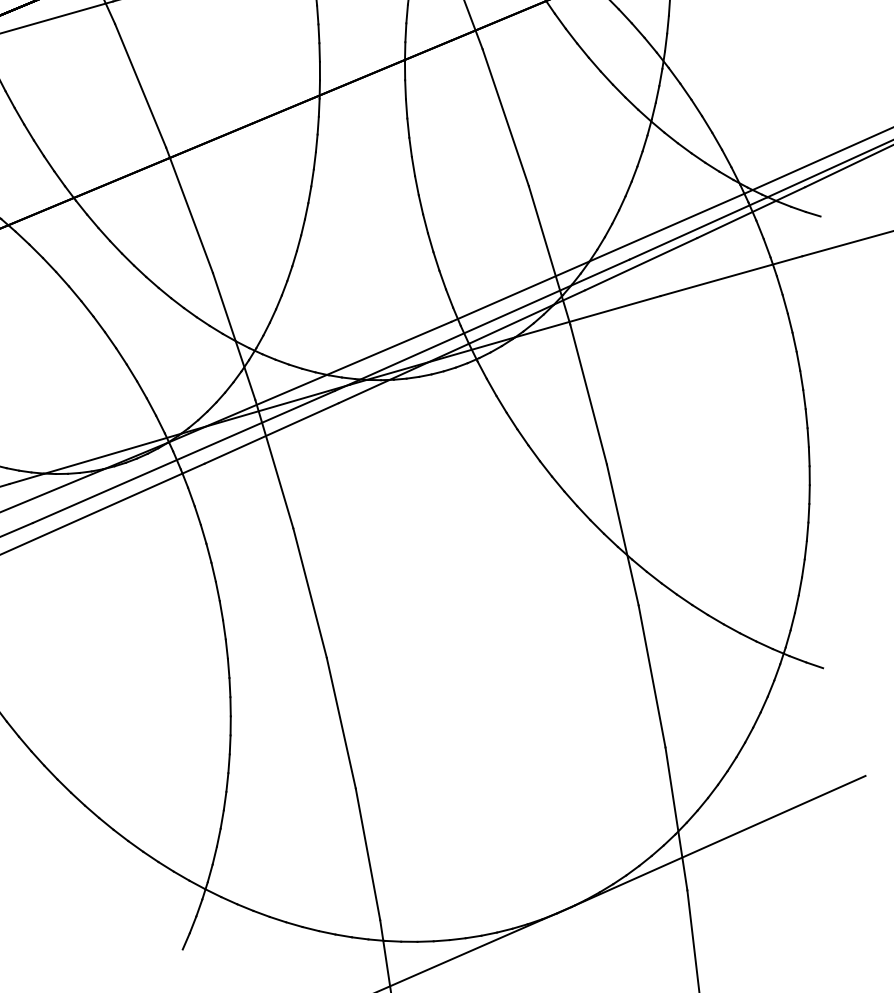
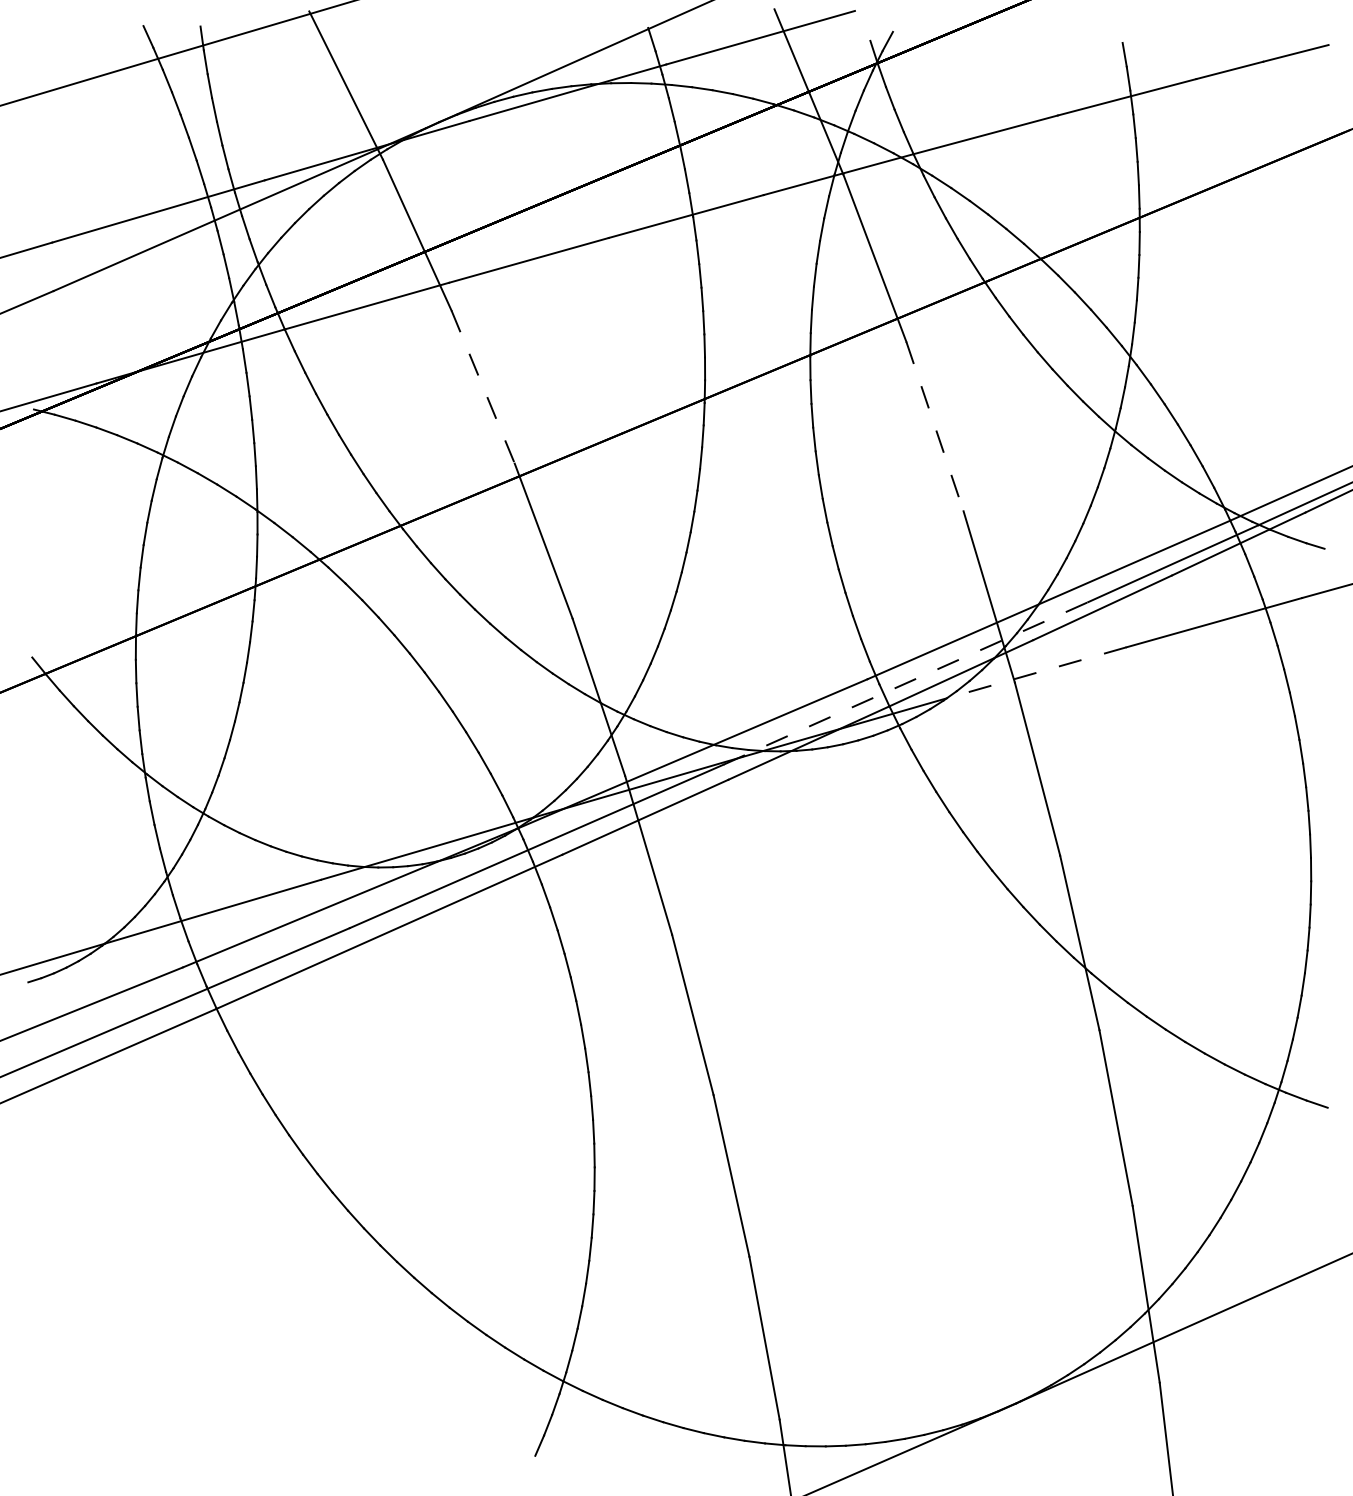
line: (140, 86) -> (483, 387), solid -> dashed
line: (506, 118) -> (935, 427), solid -> dashed
line: (587, 316) -> (1036, 672), solid -> dashed
line: (481, 325) -> (905, 683), solid -> dashed

